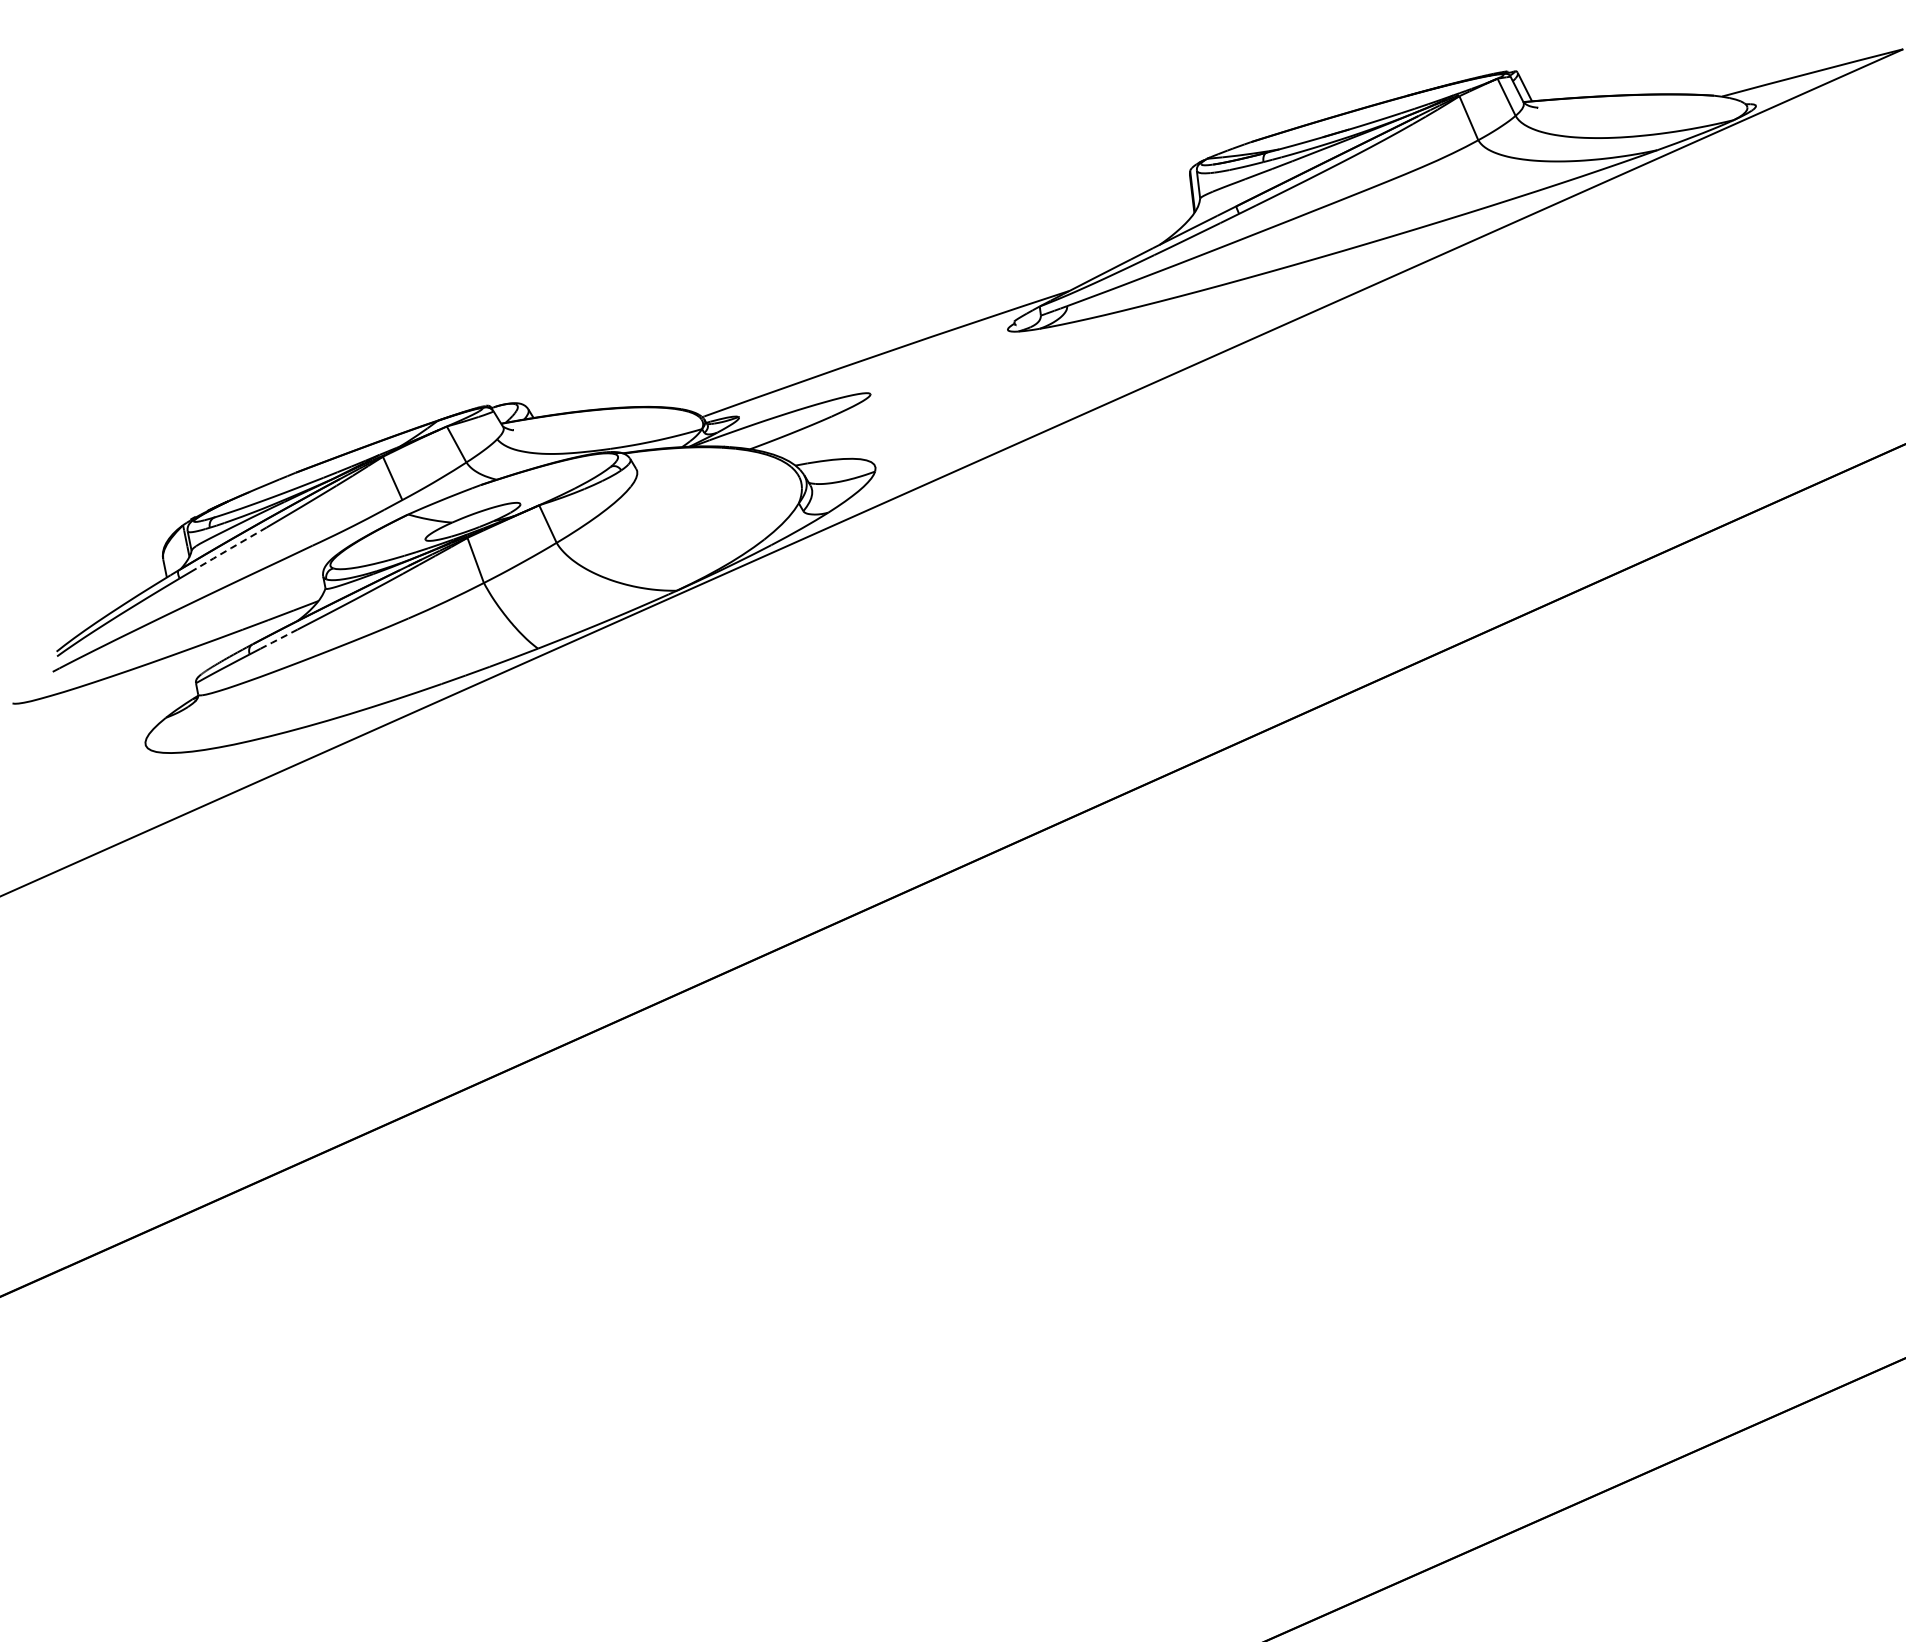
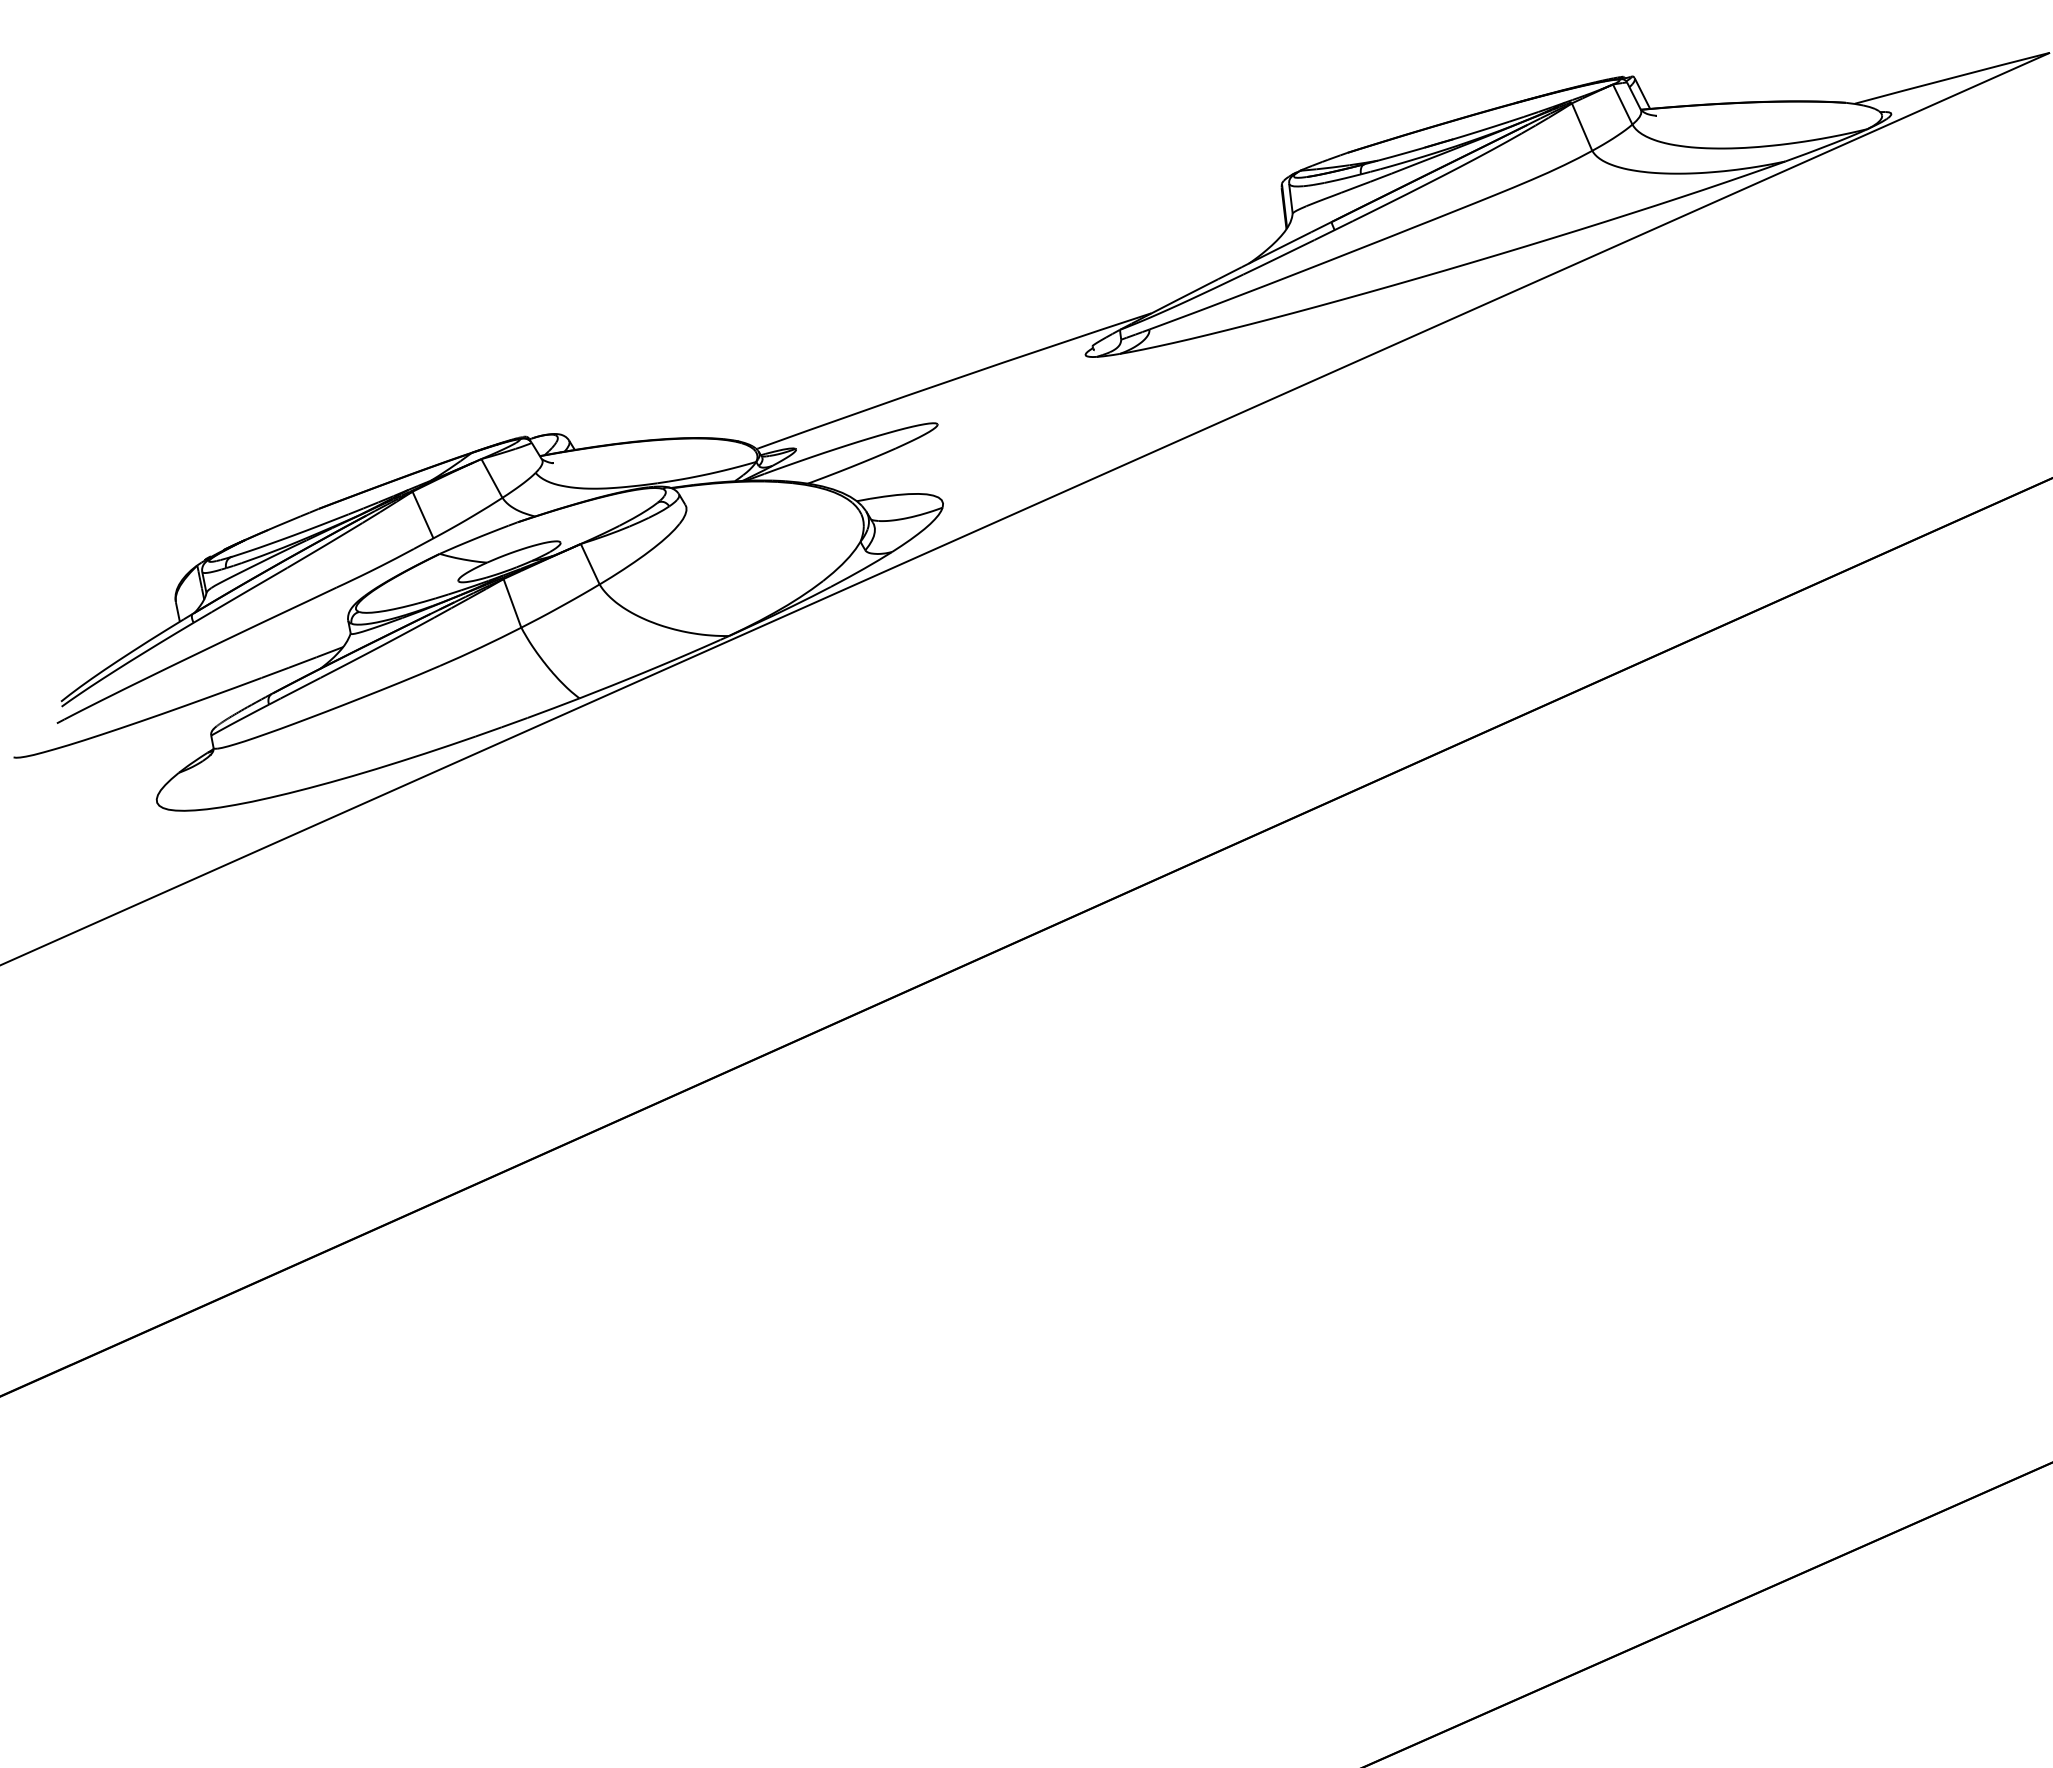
line: (231, 548) -> (249, 590), dashed -> solid
line: (278, 639) -> (300, 688), dashed -> solid

